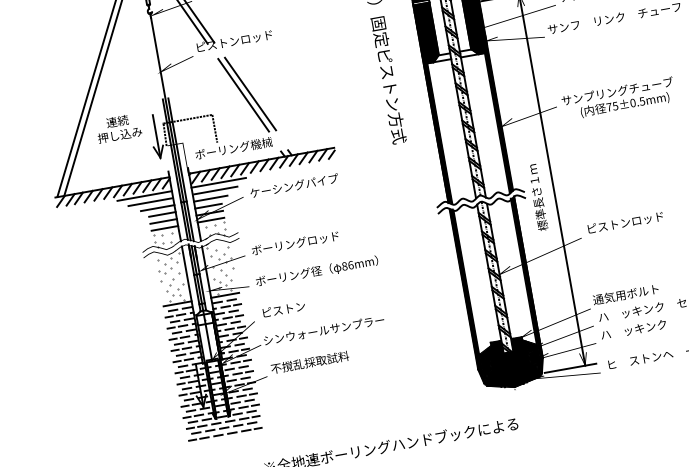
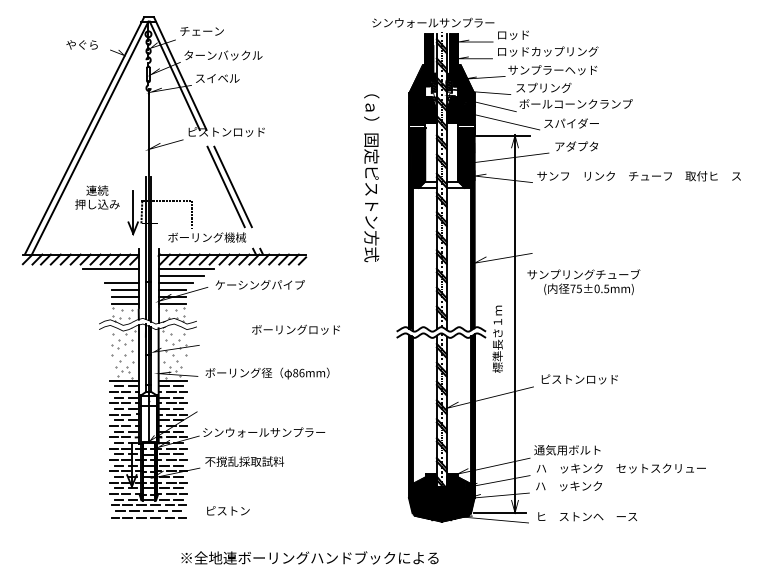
text: (618, 98) -> (583, 281), moved
line: (150, 201) -> (115, 275), removed
text: (294, 243) -> (295, 329), moved
text: (284, 309) -> (228, 510), moved

